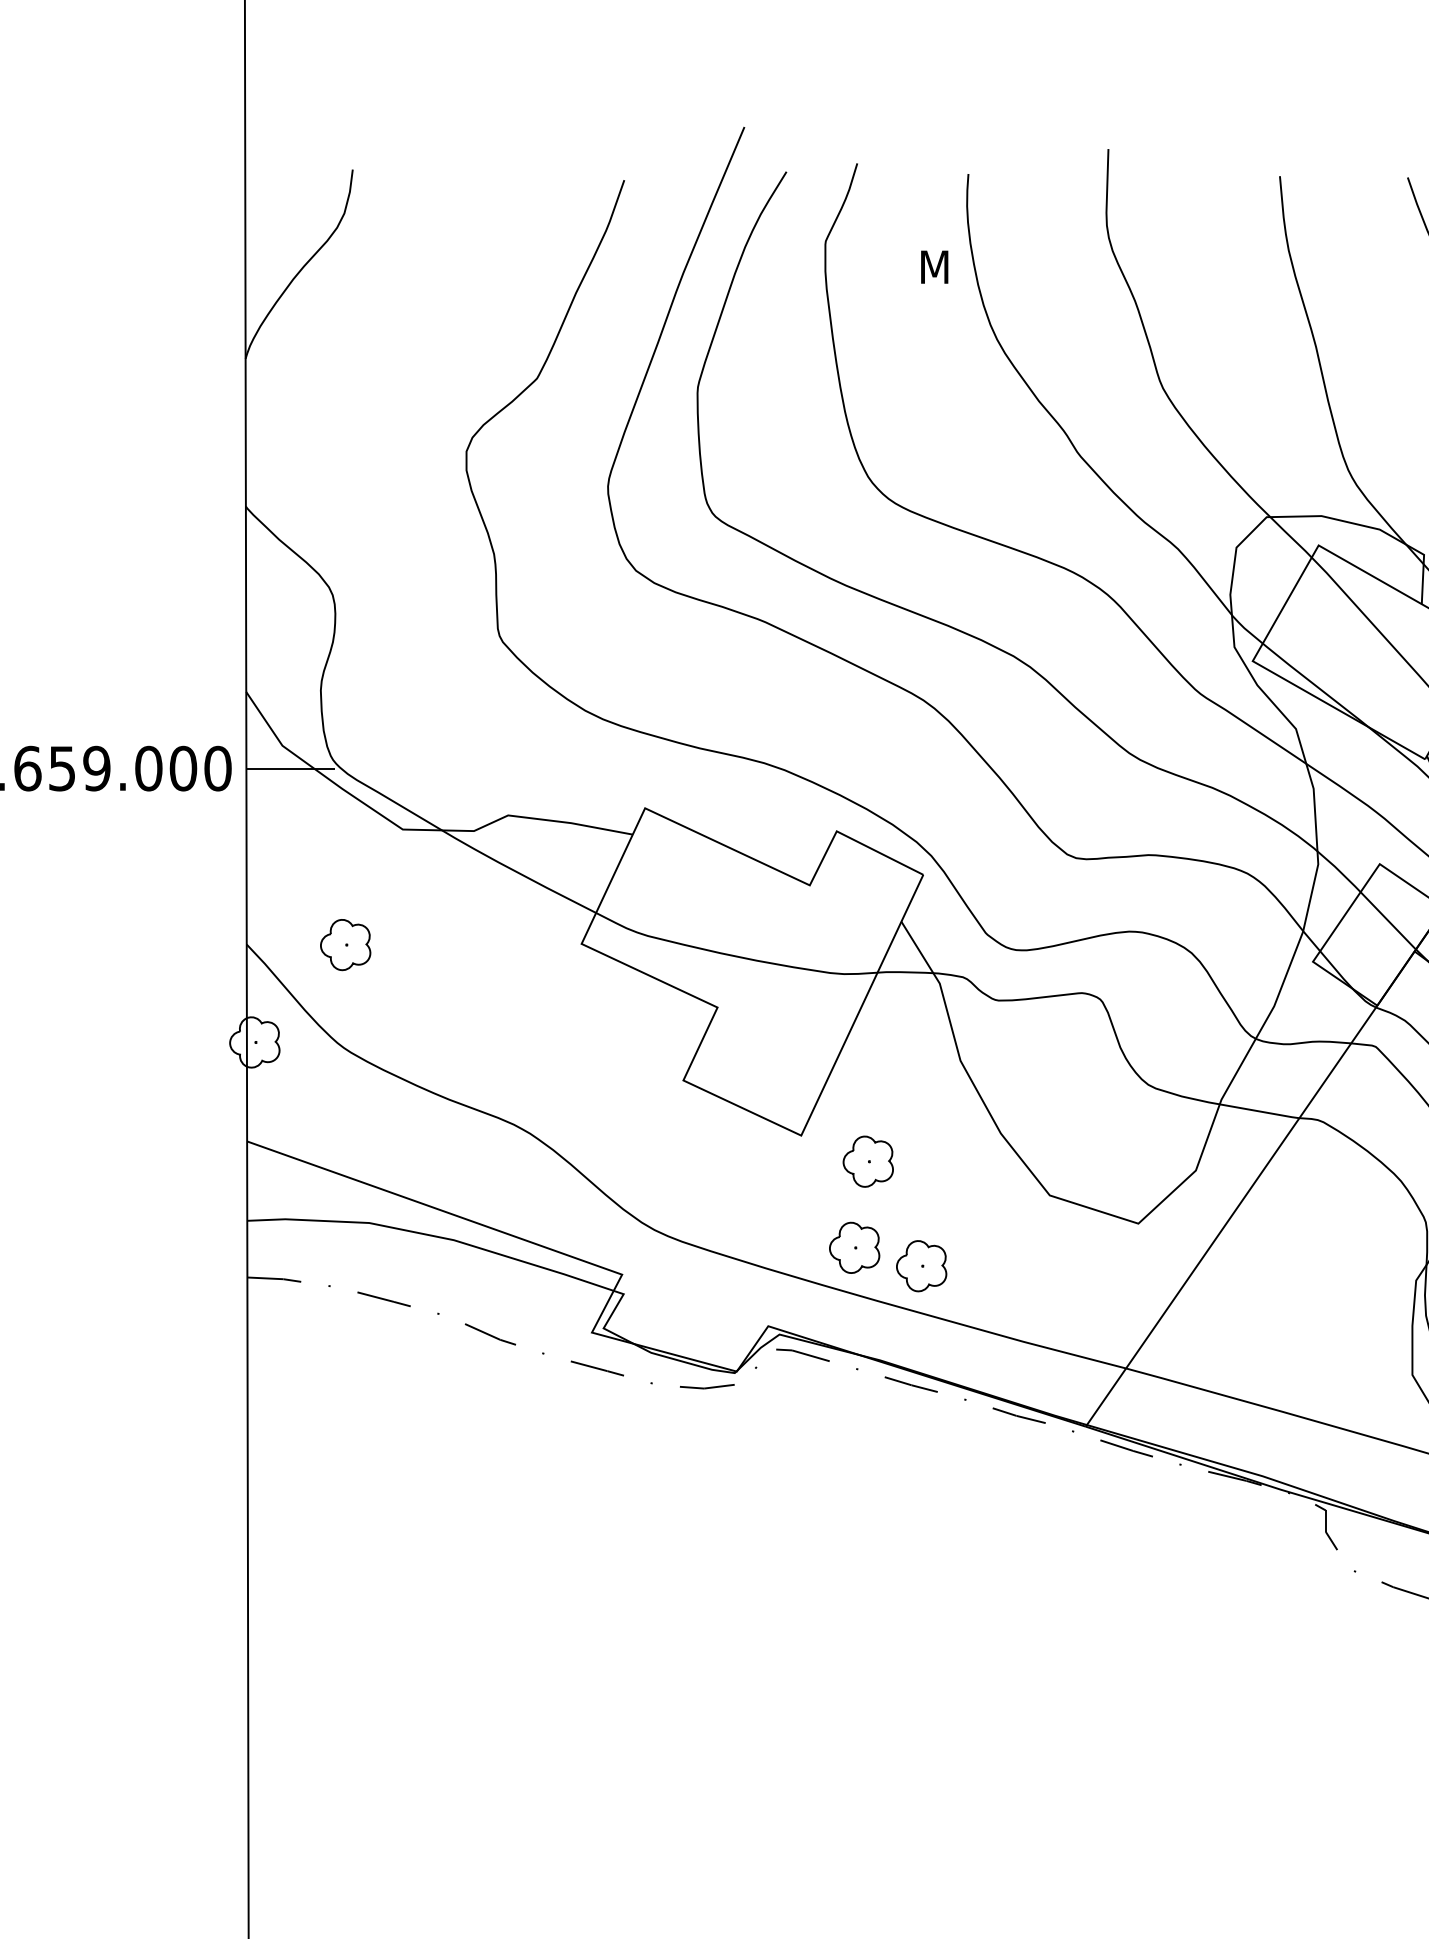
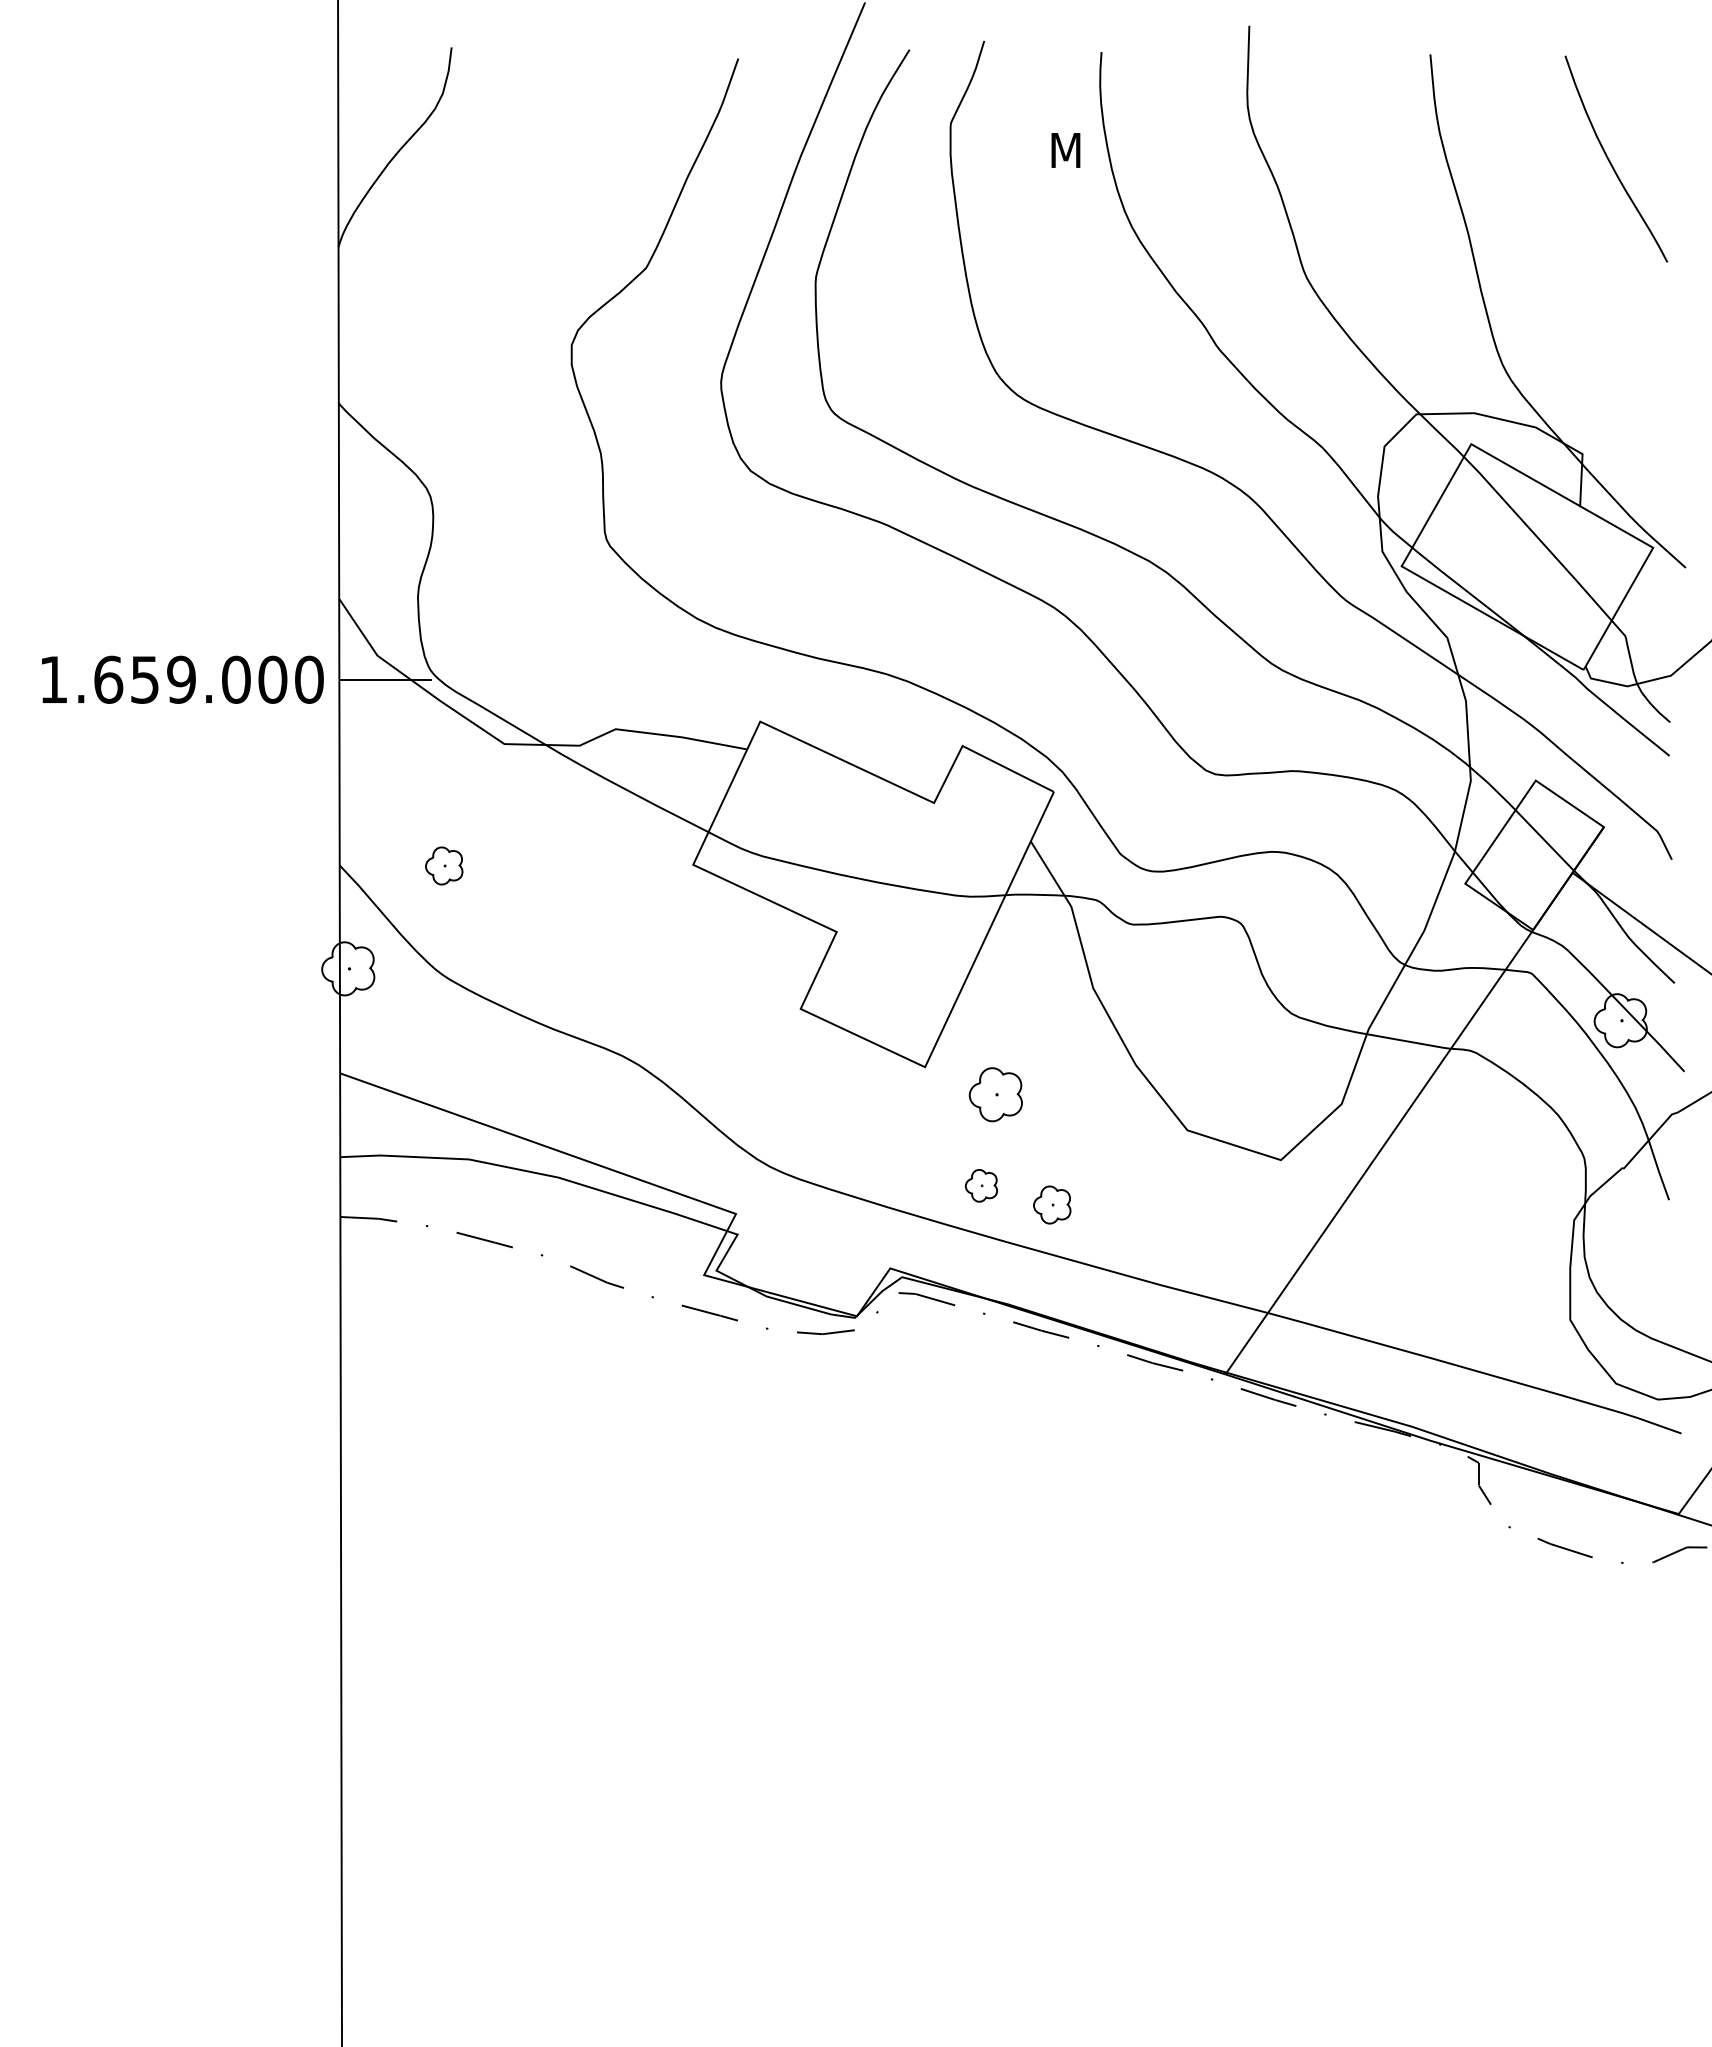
part: (346, 944) -> (444, 865), size x0.7
part: (854, 1247) -> (981, 1185), size x0.6
part: (921, 1265) -> (1052, 1204), size x0.7

